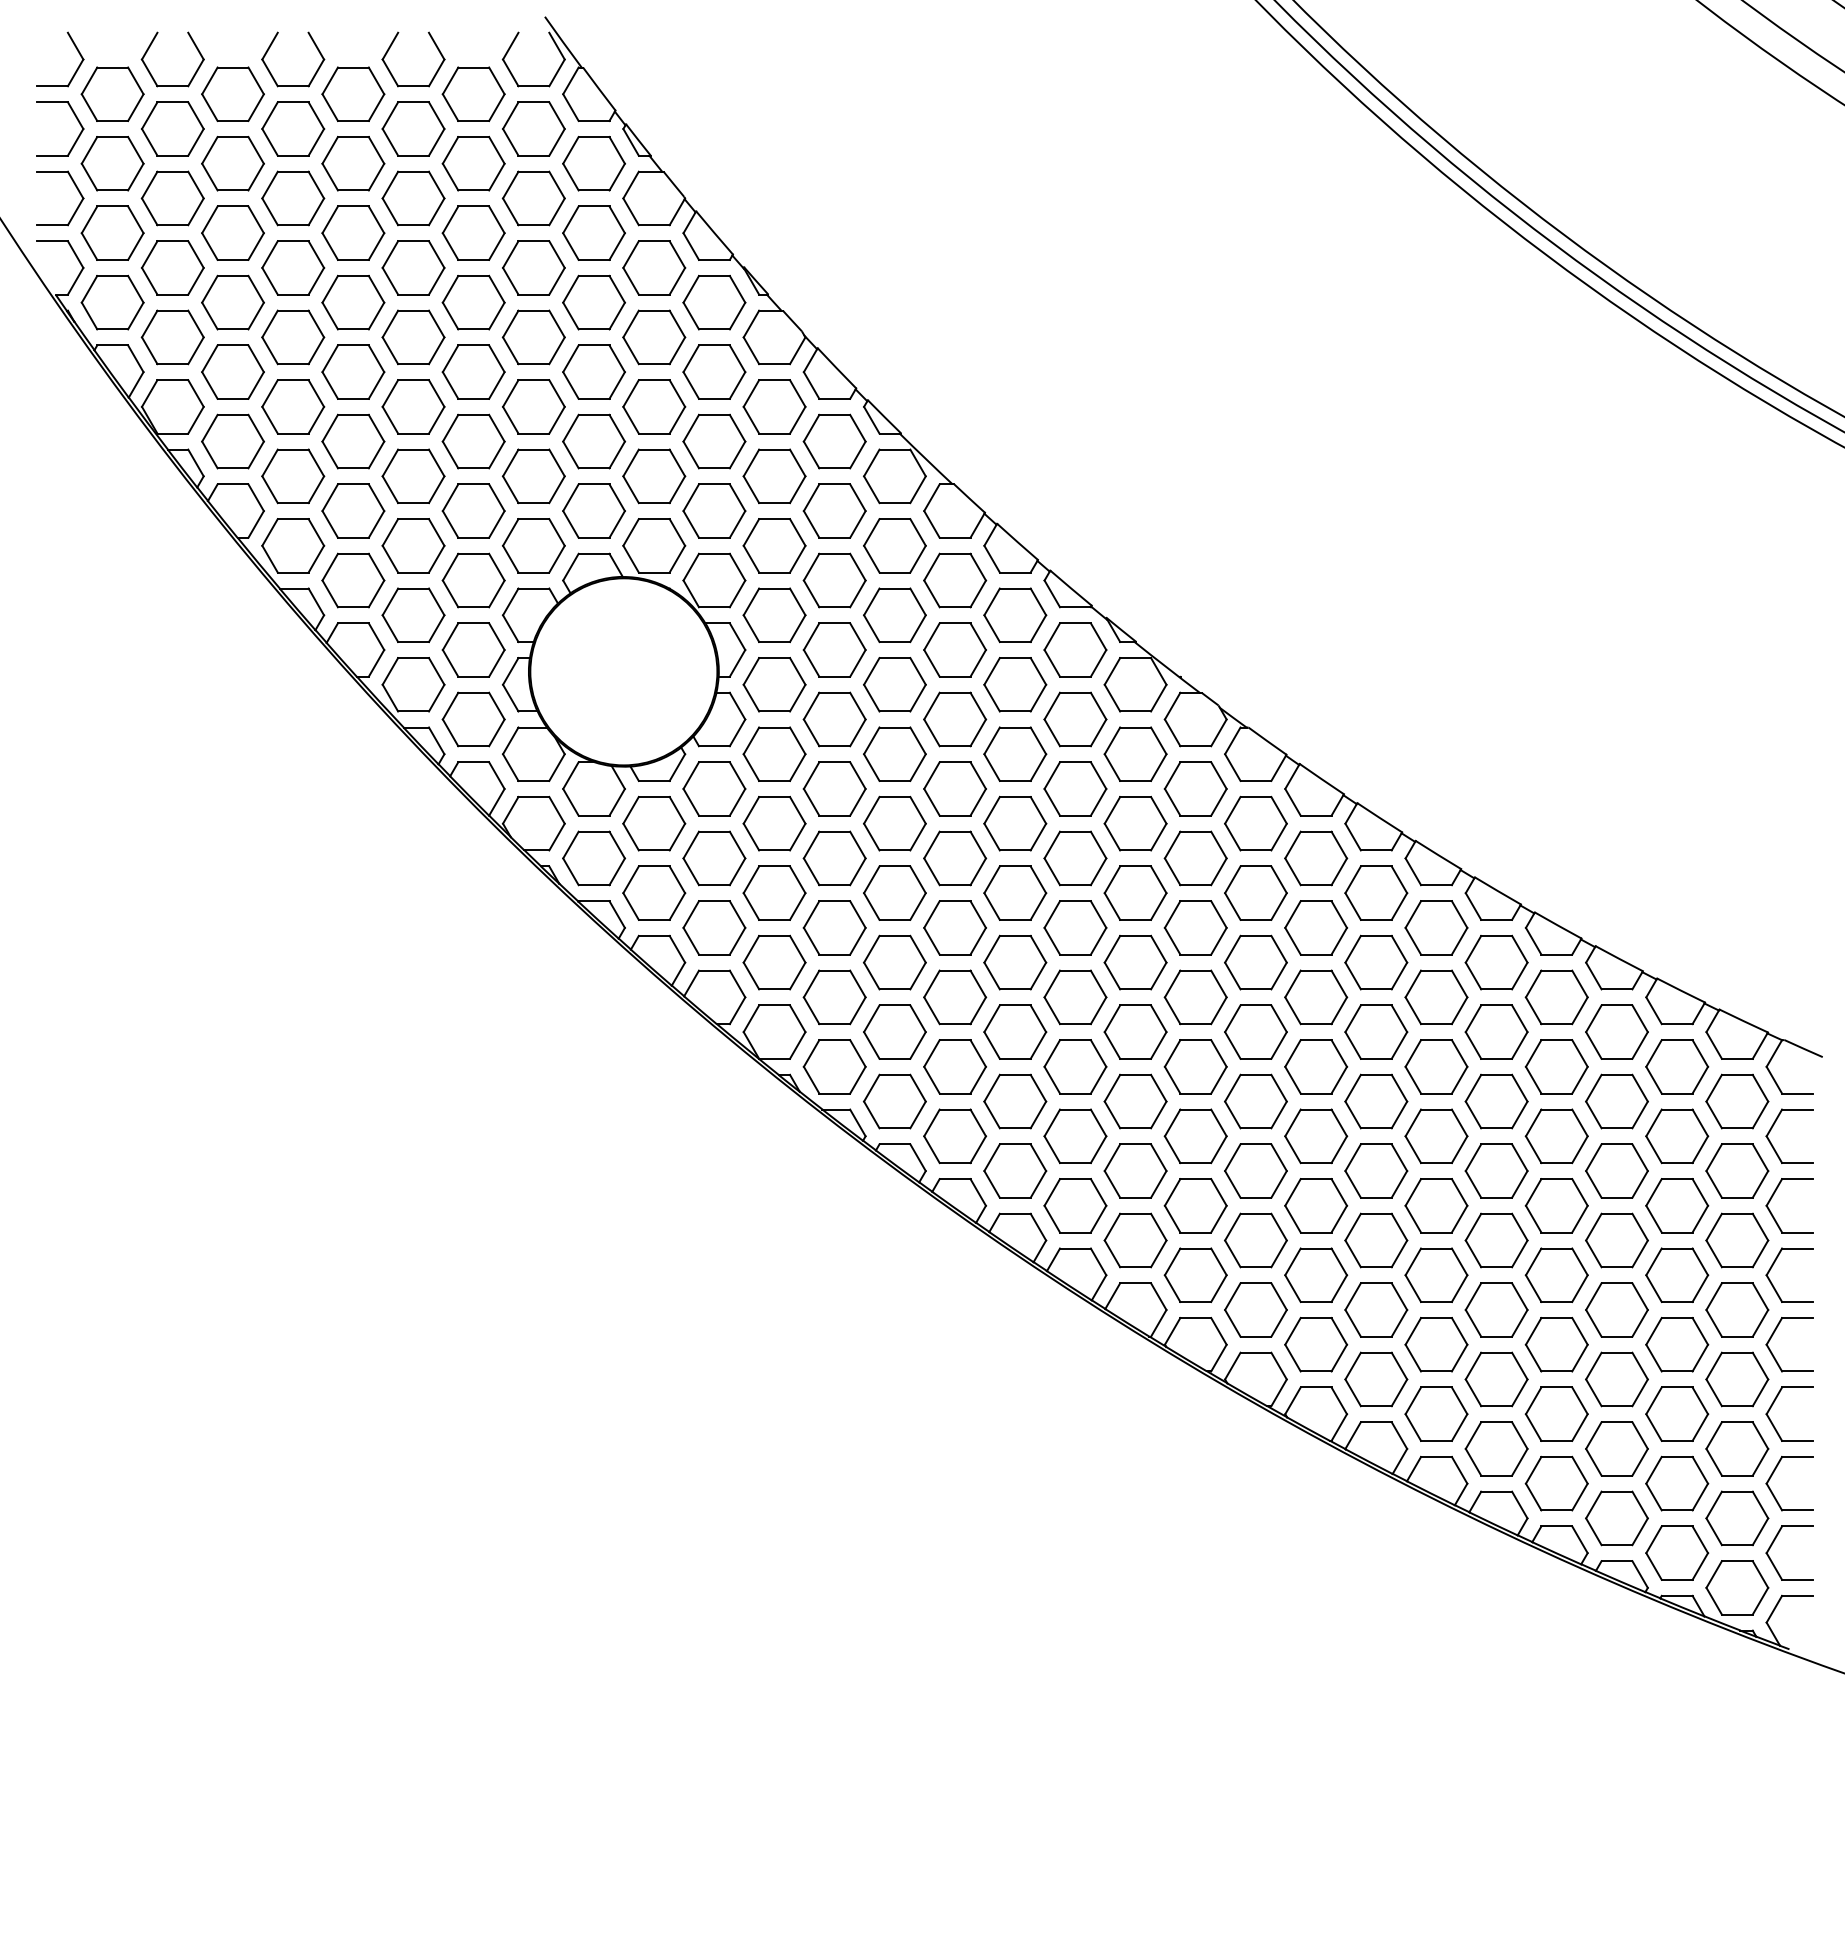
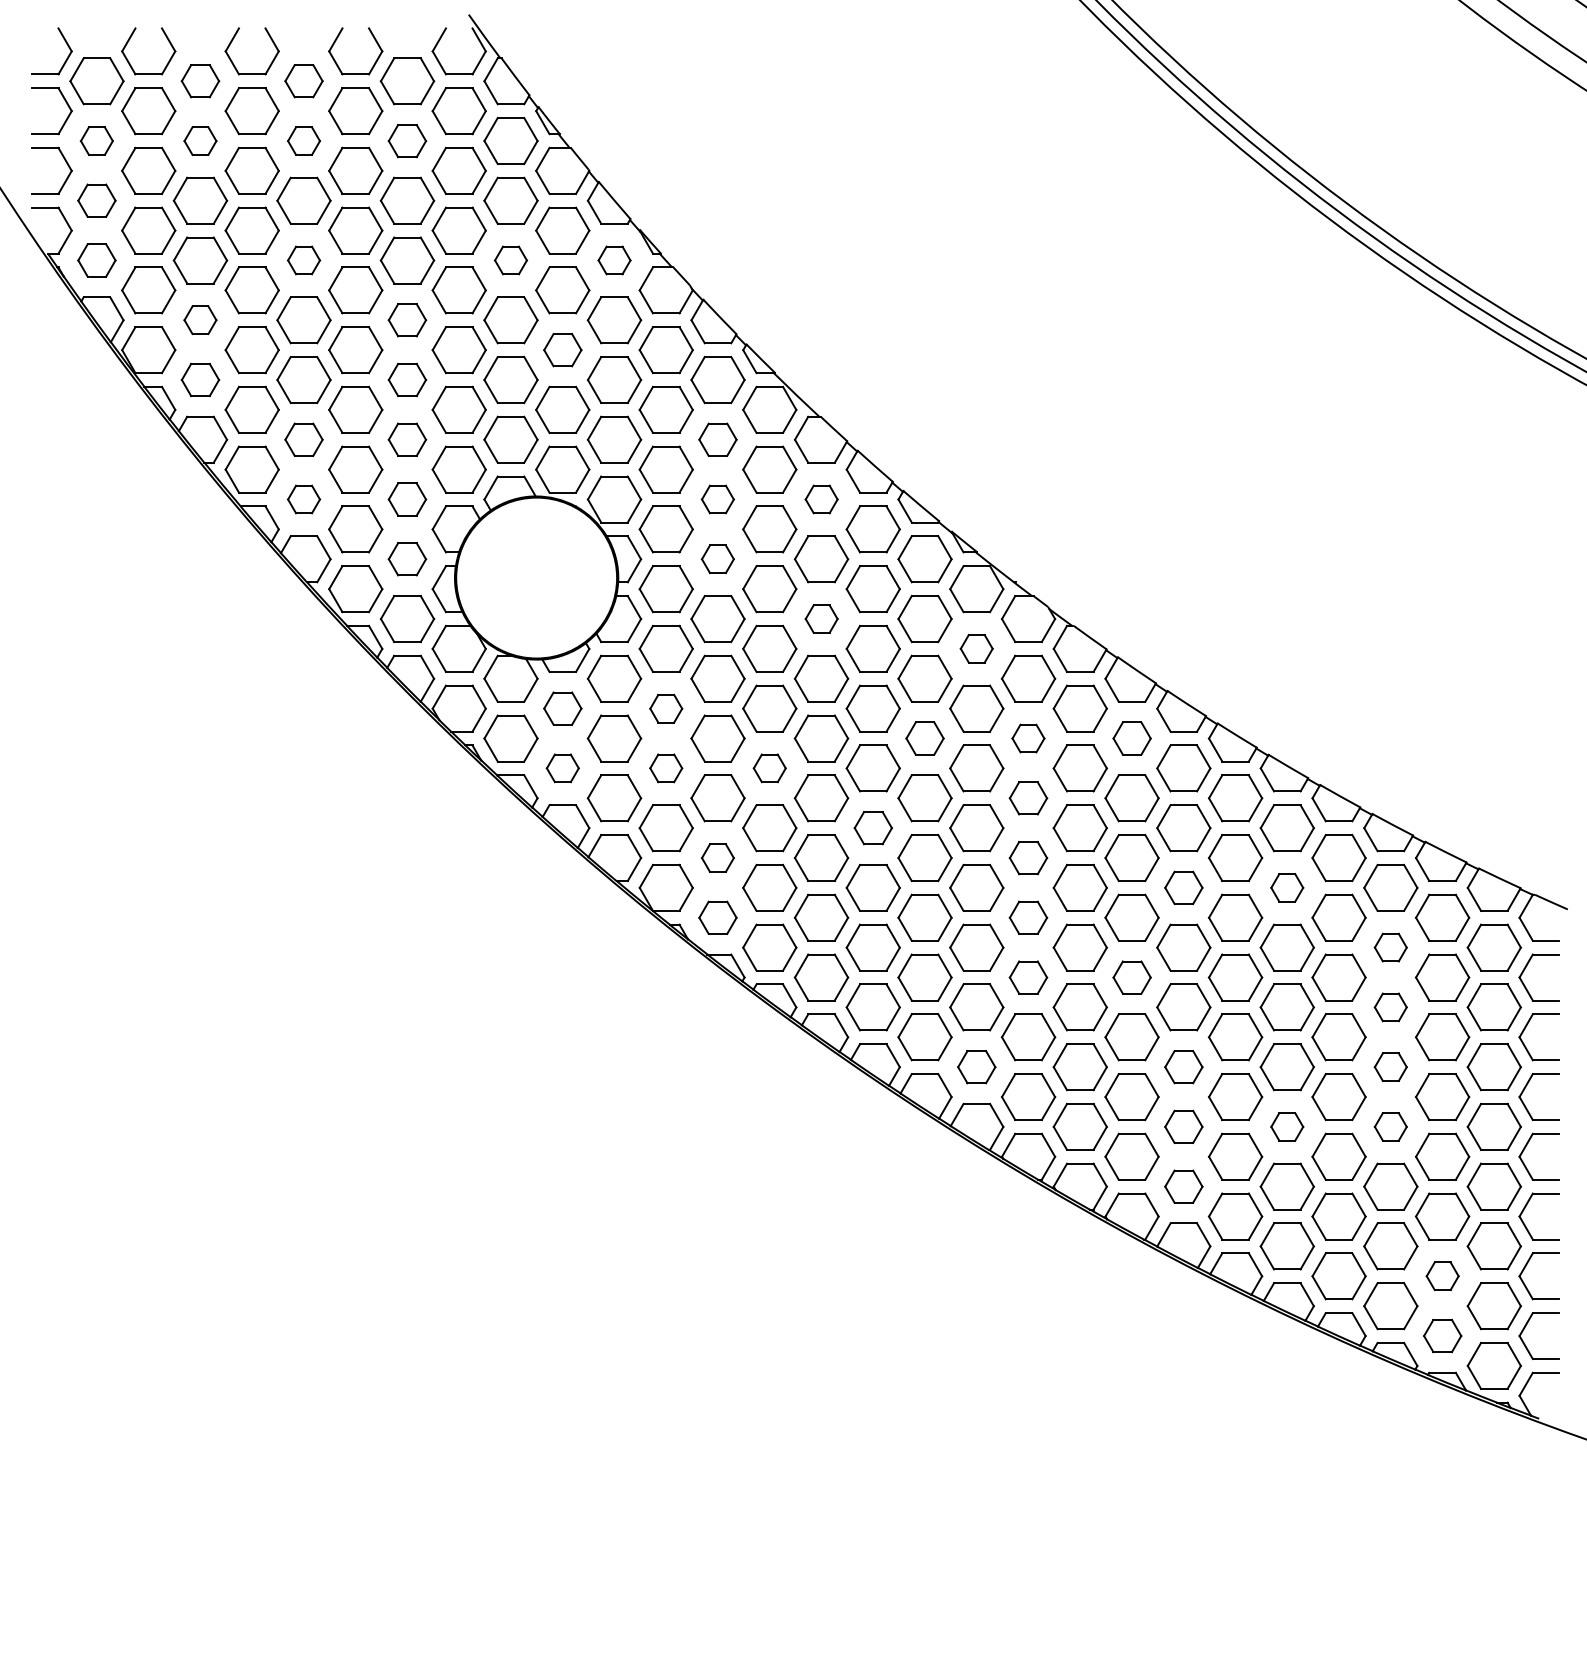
part: (232, 93) -> (200, 80), size x0.7
part: (353, 93) -> (304, 80), size x0.7
part: (112, 163) -> (96, 140), size x0.6
part: (232, 163) -> (200, 140), size x0.6
part: (353, 163) -> (304, 140), size x0.6
part: (473, 163) -> (407, 140), size x0.7
part: (112, 232) -> (96, 200), size x0.7
part: (112, 302) -> (96, 260), size x0.7
part: (353, 302) -> (304, 260), size x0.6
part: (593, 302) -> (510, 260), size x0.6
part: (714, 302) -> (614, 260), size x0.6
part: (232, 371) -> (200, 319), size x0.6
part: (473, 371) -> (407, 319), size x0.7
part: (654, 406) -> (562, 349), size x0.7
part: (232, 441) -> (200, 379), size x0.7
part: (473, 441) -> (407, 379), size x0.7
part: (353, 510) -> (304, 439), size x0.7
part: (473, 510) -> (407, 439), size x0.7
part: (834, 510) -> (717, 439), size x0.7
part: (353, 580) -> (304, 499), size x0.6
part: (473, 580) -> (407, 499), size x0.7
part: (834, 580) -> (717, 499), size x0.6
part: (955, 580) -> (821, 499), size x0.6
part: (473, 649) -> (407, 558), size x0.7
part: (834, 649) -> (717, 558), size x0.6
part: (955, 719) -> (821, 619), size x0.6
part: (1135, 753) -> (976, 648), size x0.6
part: (654, 823) -> (562, 708), size x0.7
part: (774, 823) -> (666, 708), size x0.6
part: (1075, 858) -> (925, 738), size x0.7
part: (1195, 858) -> (1028, 738), size x0.6
part: (1316, 858) -> (1132, 738), size x0.7
part: (654, 892) -> (562, 767), size x0.6
part: (774, 892) -> (666, 767), size x0.6
part: (894, 892) -> (769, 767), size x0.6
part: (1195, 927) -> (1028, 797), size x0.7
part: (1015, 962) -> (873, 828), size x0.7
part: (834, 997) -> (717, 858), size x0.6
part: (1195, 997) -> (1028, 858), size x0.7
part: (1376, 1031) -> (1183, 887), size x0.7
part: (1496, 1031) -> (1287, 887), size x0.6
part: (834, 1066) -> (717, 917), size x0.7
part: (1195, 1066) -> (1028, 917), size x0.7
part: (1616, 1101) -> (1390, 947), size x0.6
part: (1195, 1136) -> (1028, 977), size x0.7
part: (1316, 1136) -> (1132, 977), size x0.7
part: (1616, 1170) -> (1390, 1006), size x0.6
part: (1135, 1240) -> (976, 1067), size x0.7
part: (1376, 1240) -> (1183, 1067), size x0.7
part: (1616, 1240) -> (1390, 1067), size x0.6
part: (1376, 1309) -> (1183, 1126), size x0.7
part: (1496, 1309) -> (1287, 1126), size x0.6
part: (1616, 1309) -> (1390, 1126), size x0.6
part: (1376, 1379) -> (1183, 1186), size x0.7
part: (1677, 1483) -> (1442, 1276), size x0.6
part: (1677, 1552) -> (1442, 1335), size x0.7

